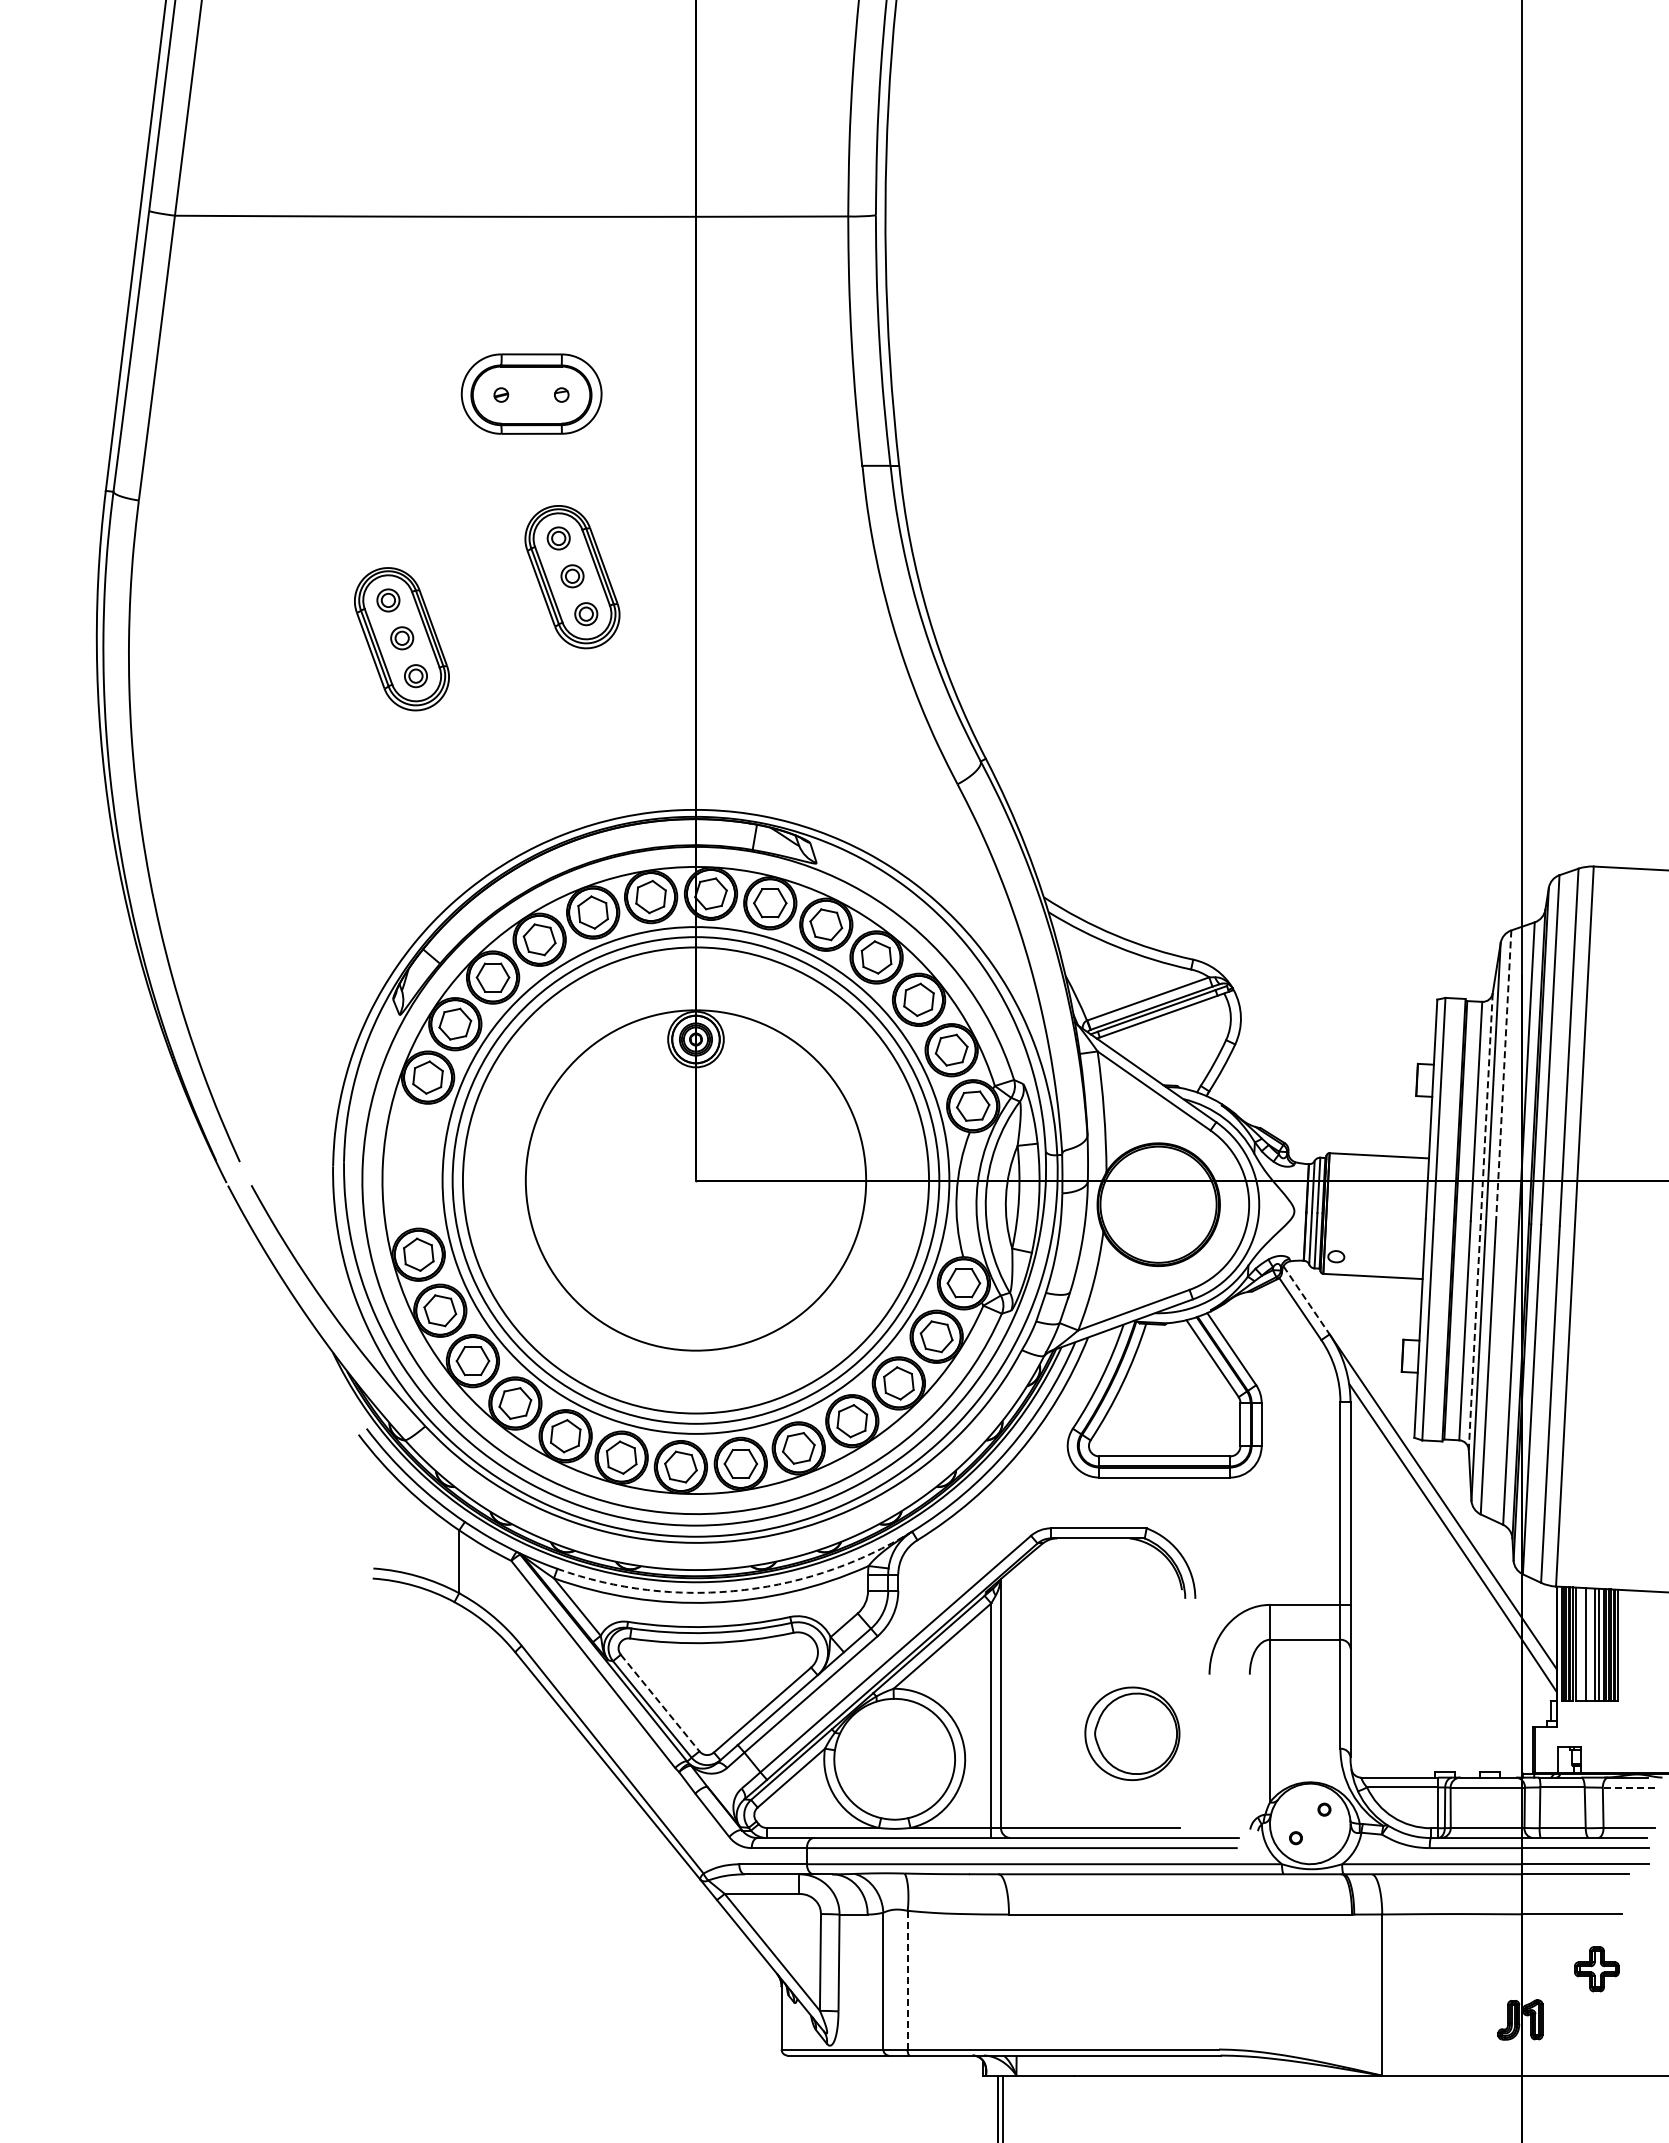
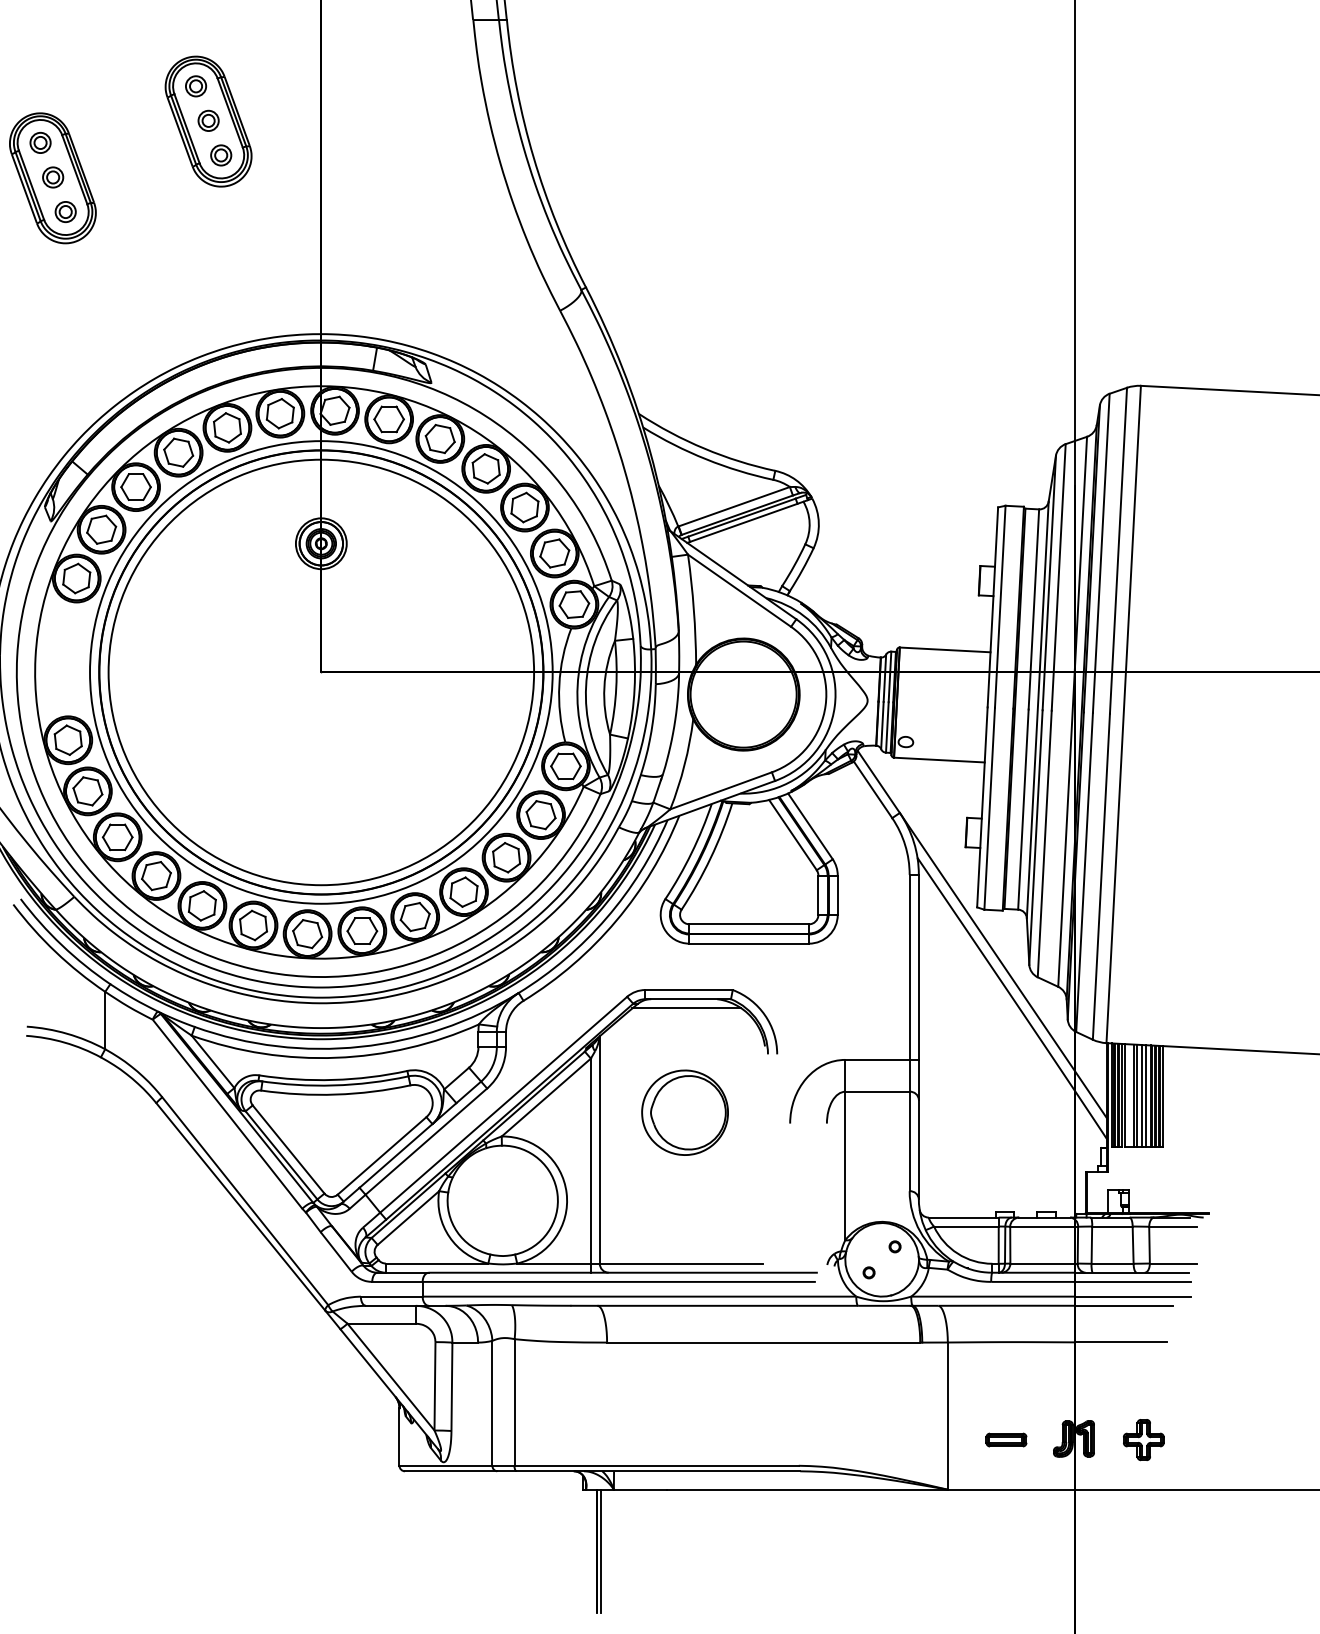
line: (1503, 1076) -> (1058, 577), dashed -> solid
circle: (695, 1180) -> (320, 672), size x1.43
line: (1480, 1221) -> (1037, 709), dashed -> solid
line: (1306, 1300) -> (878, 782), dashed -> solid
line: (1095, 1548) -> (686, 1008), added
arc: (739, 1590) -> (361, 1046), dashed -> solid
line: (1589, 1644) -> (1137, 1096), added
line: (660, 1703) -> (288, 1149), dashed -> solid
part: (1132, 1733) -> (685, 1112), moved
line: (1628, 1787) -> (1172, 1226), dashed -> solid
part: (1596, 1969) -> (1143, 1440), moved
line: (907, 1980) -> (514, 1402), dashed -> solid
part: (1446, 2021) -> (1006, 1440), added

